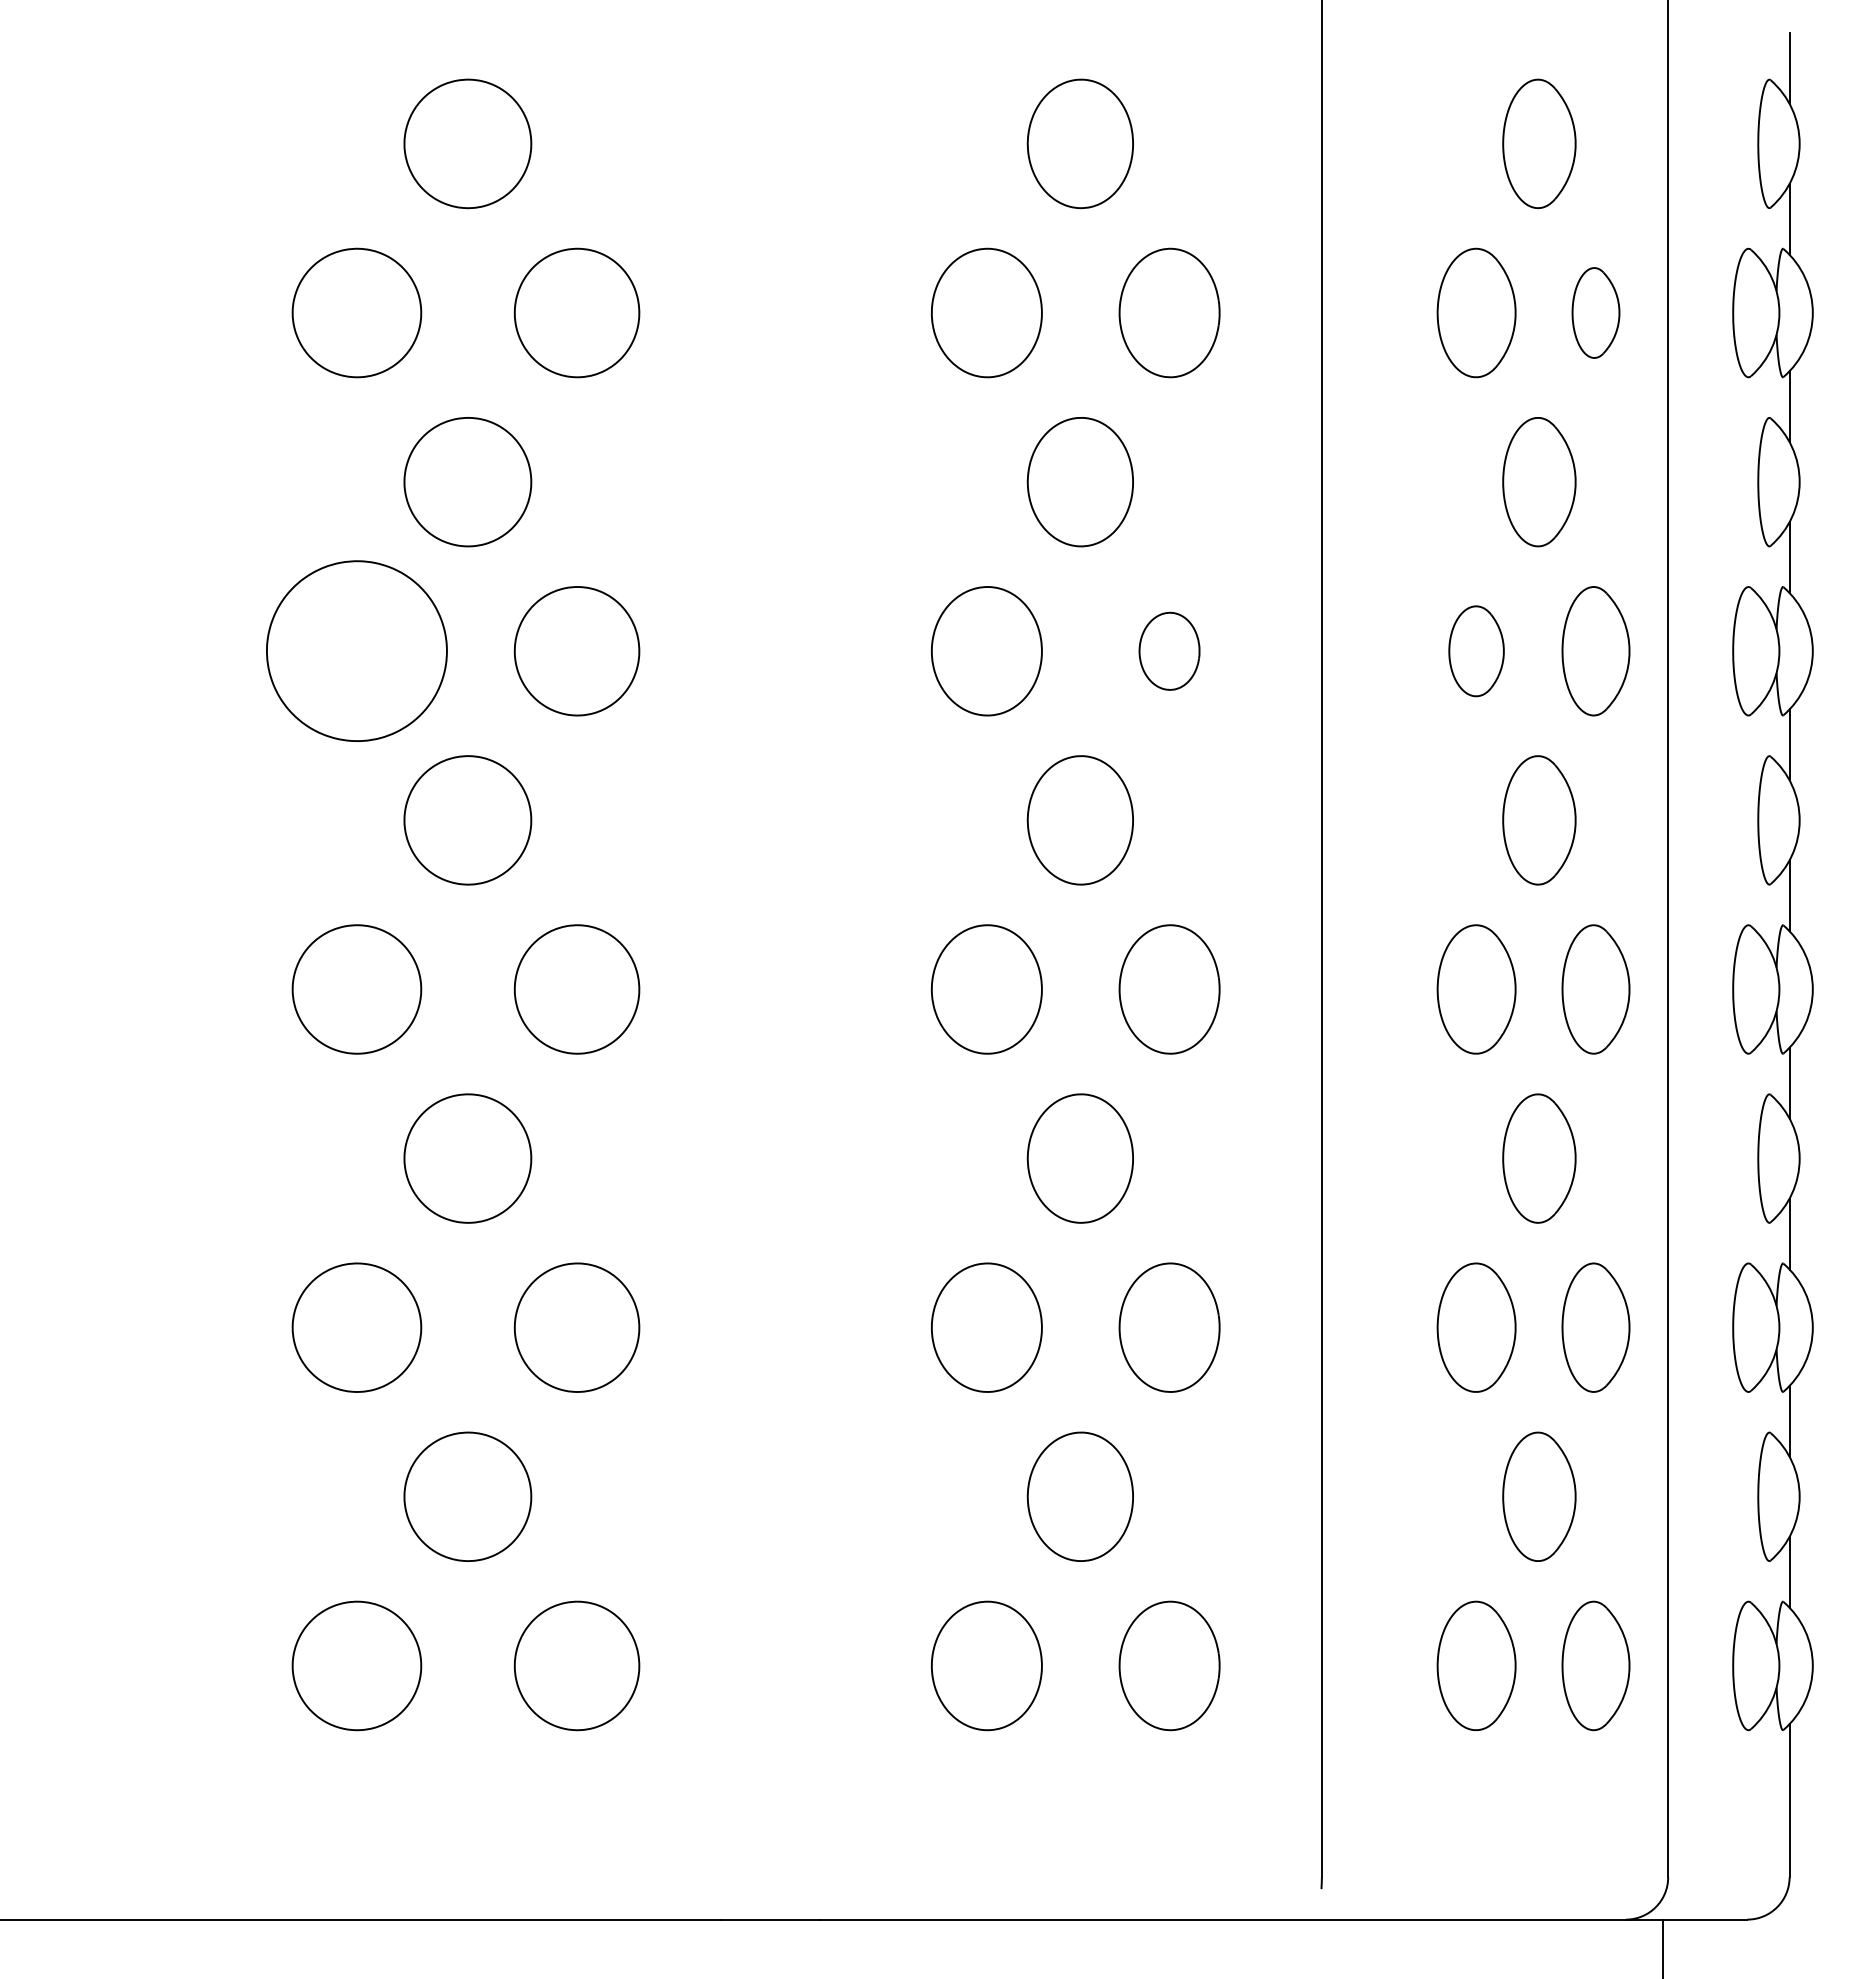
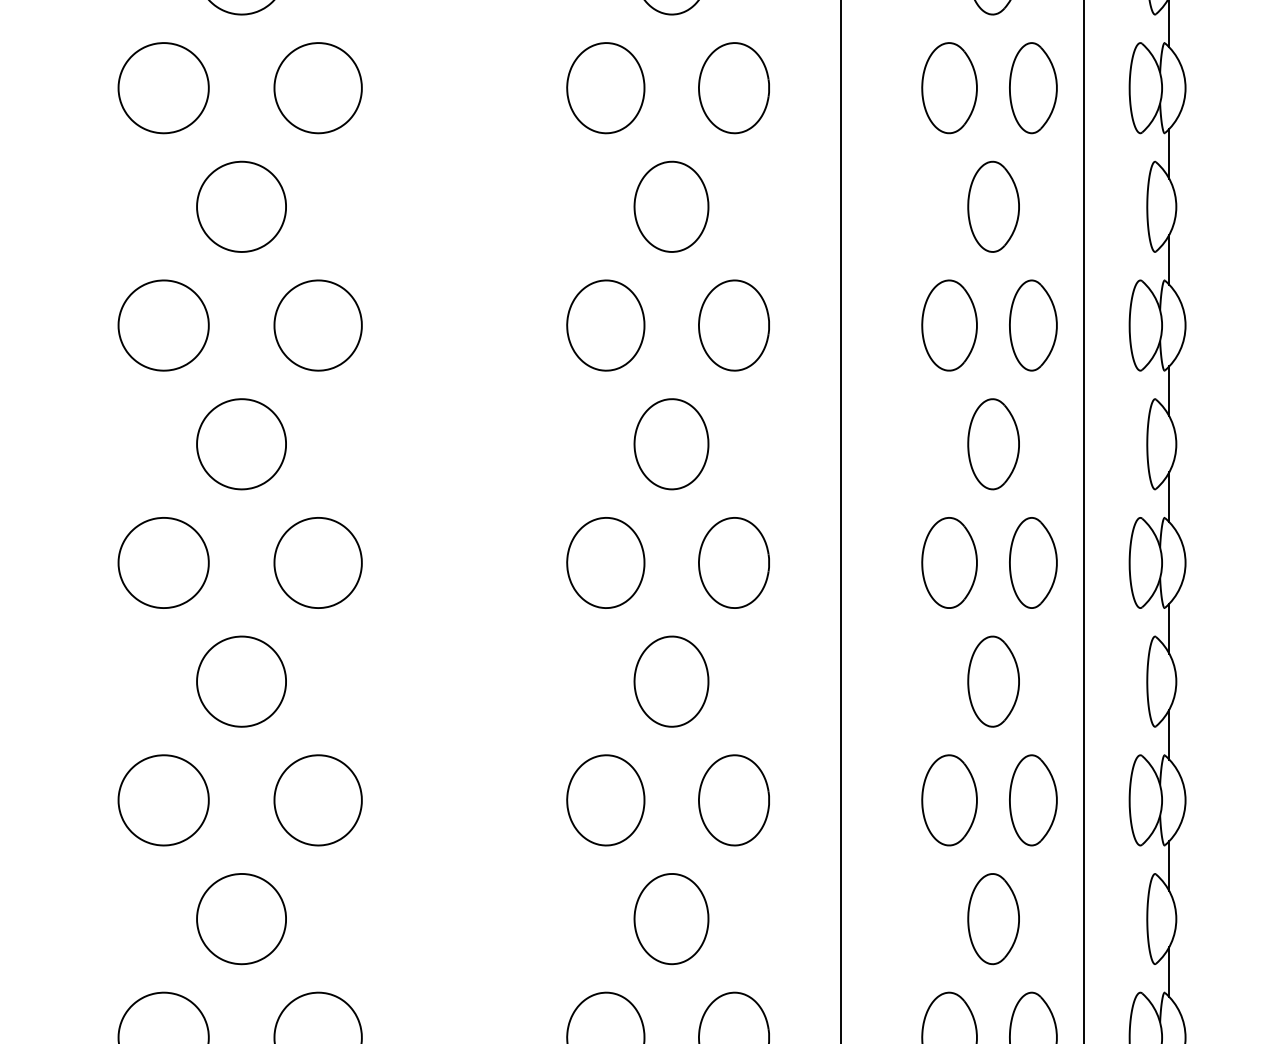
part: (1595, 312) -> (1033, 87), size x1.43
part: (356, 651) -> (163, 325), size x0.71
part: (1169, 651) -> (734, 325), size x1.67
part: (1476, 651) -> (949, 325), size x1.43

